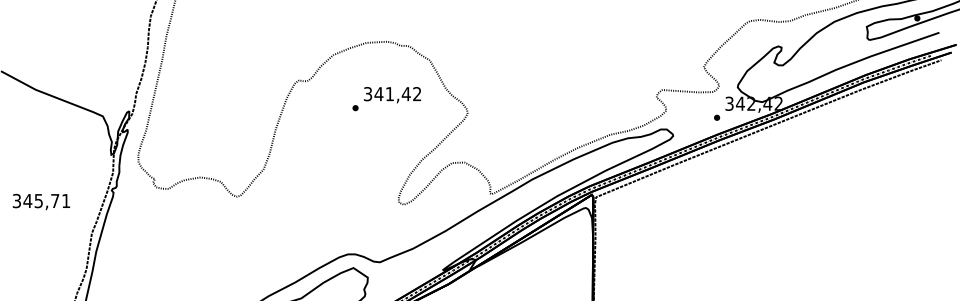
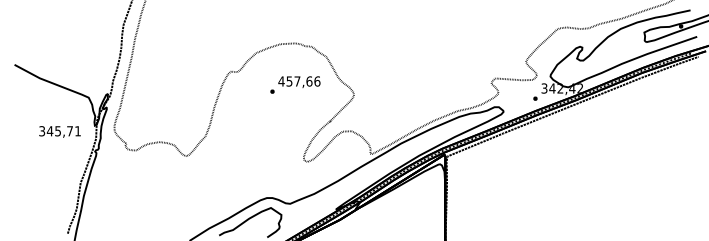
text: (392, 94) -> (299, 81), 341,42 -> 457,66
text: (40, 201) -> (59, 131), moved

